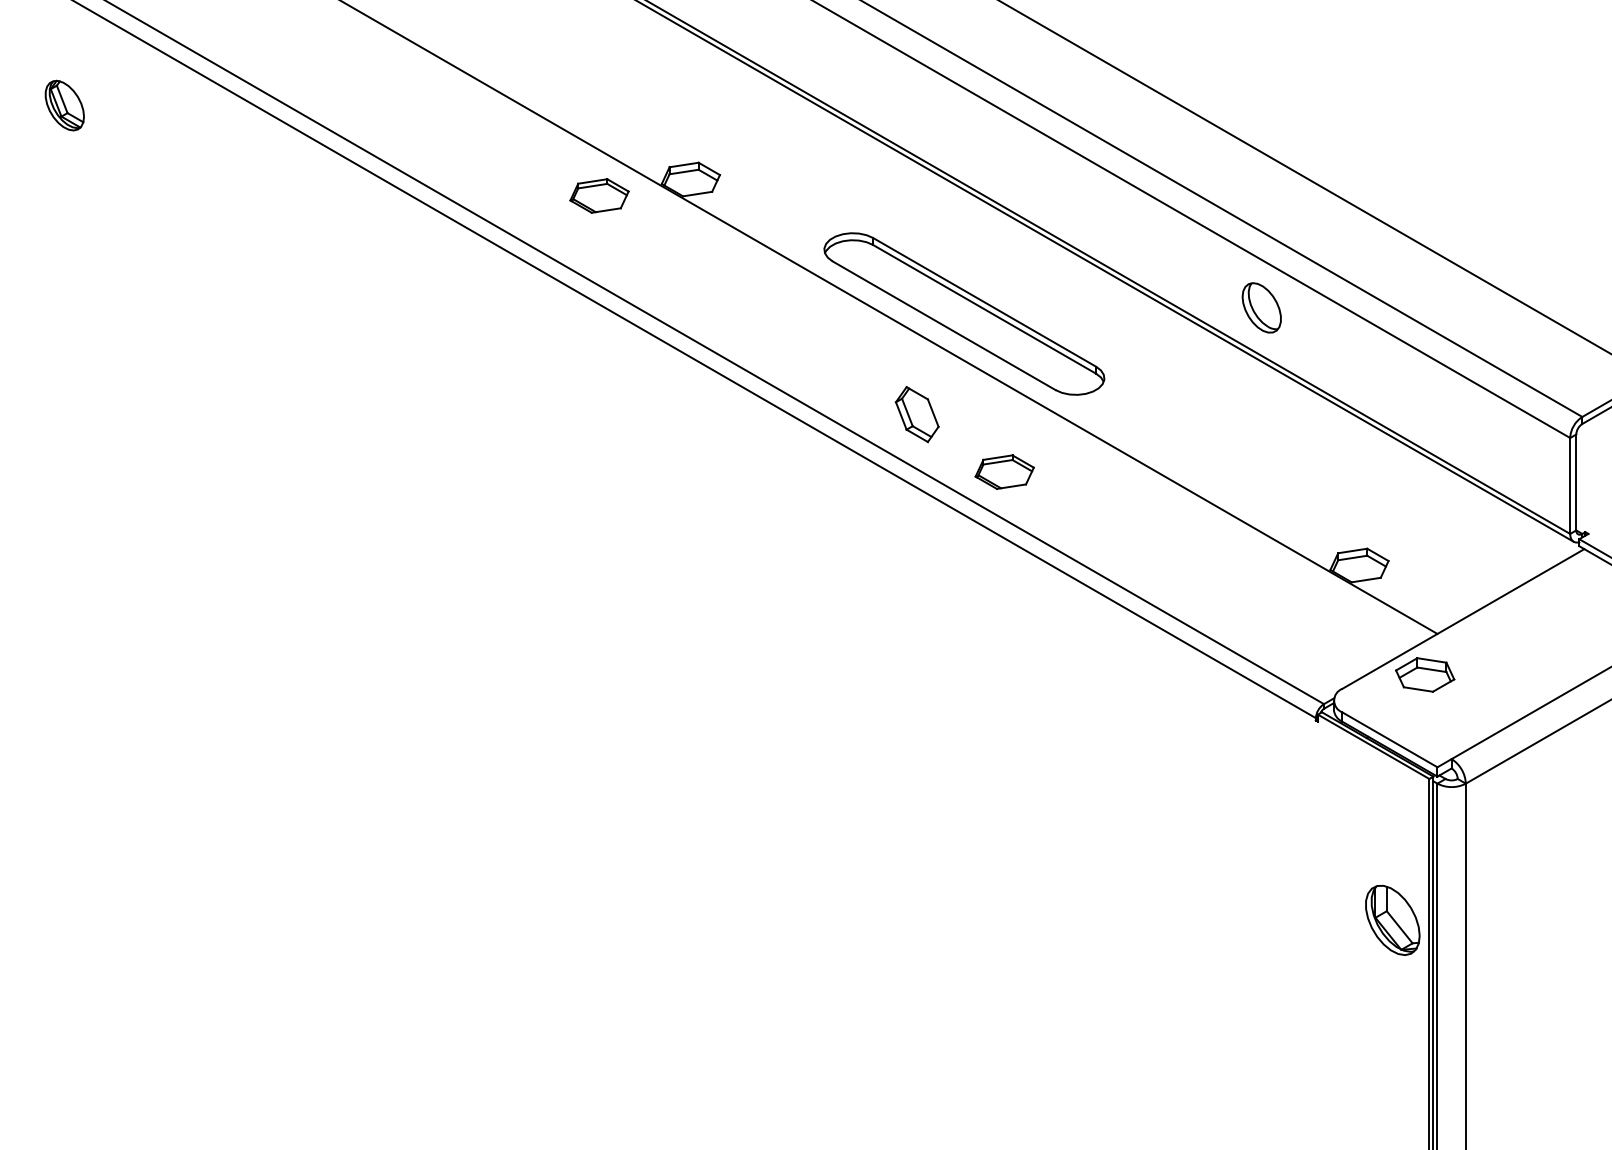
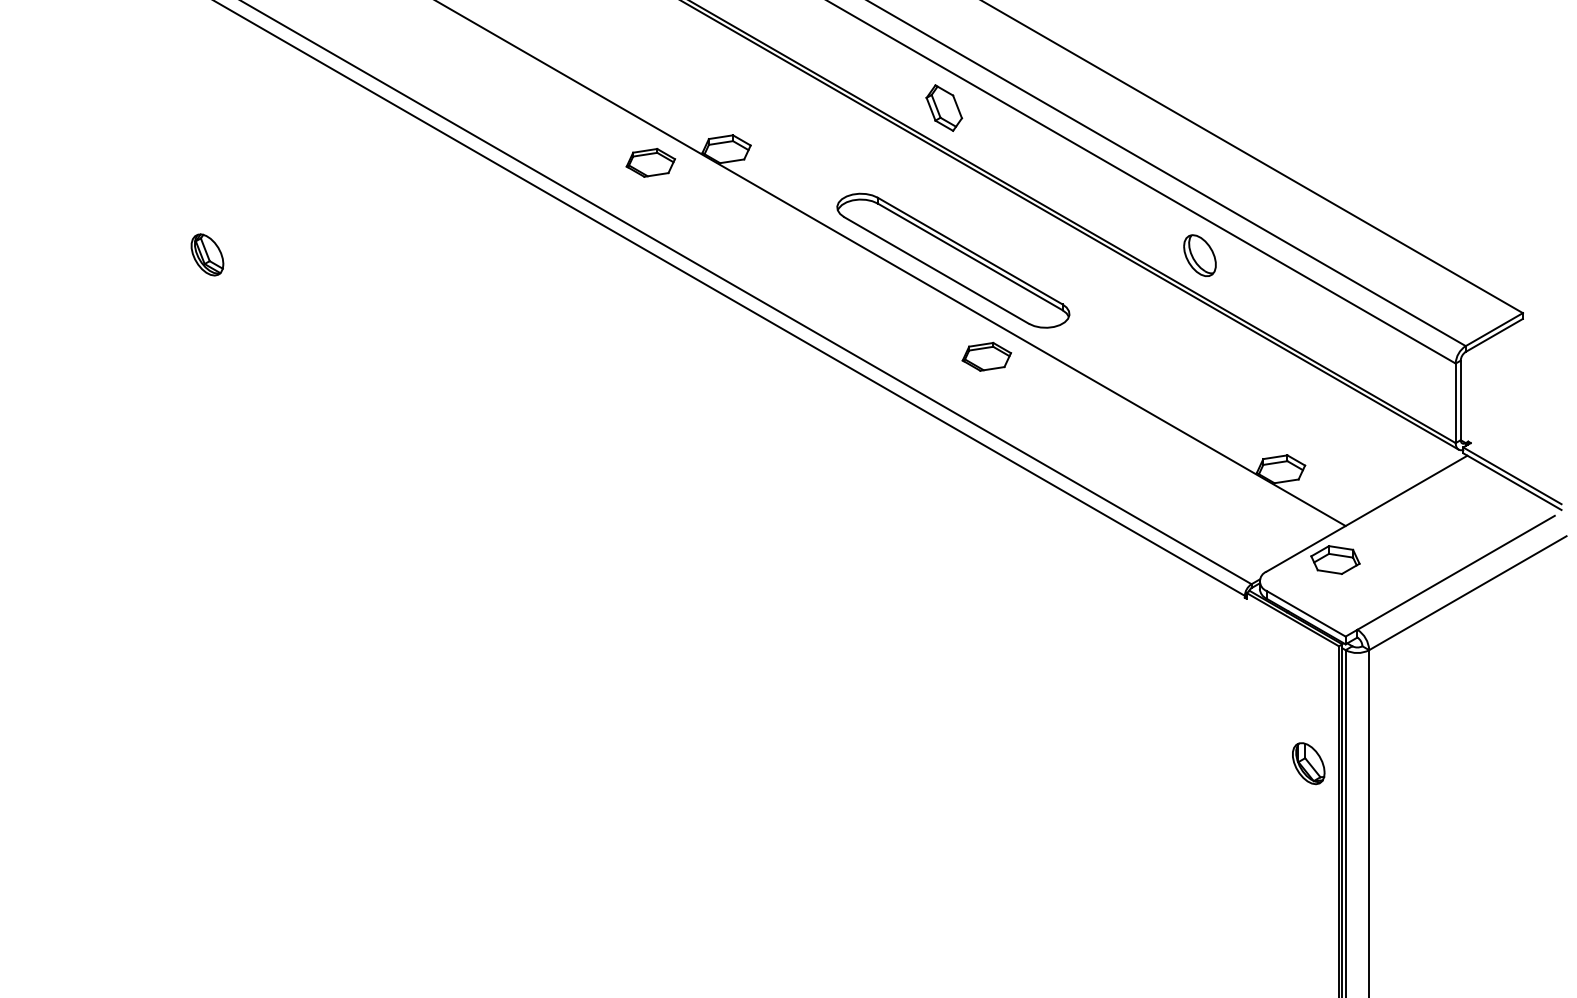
part: (64, 105) -> (207, 254), moved
part: (917, 413) -> (944, 107), moved
part: (1004, 471) -> (986, 356), moved
part: (1392, 920) -> (1308, 763), size x0.71

